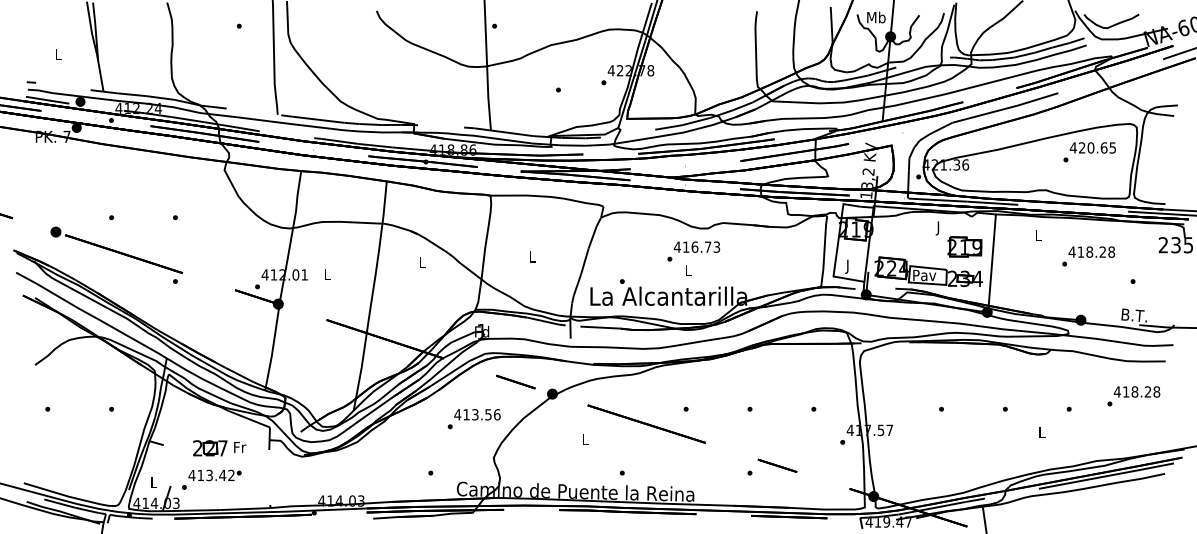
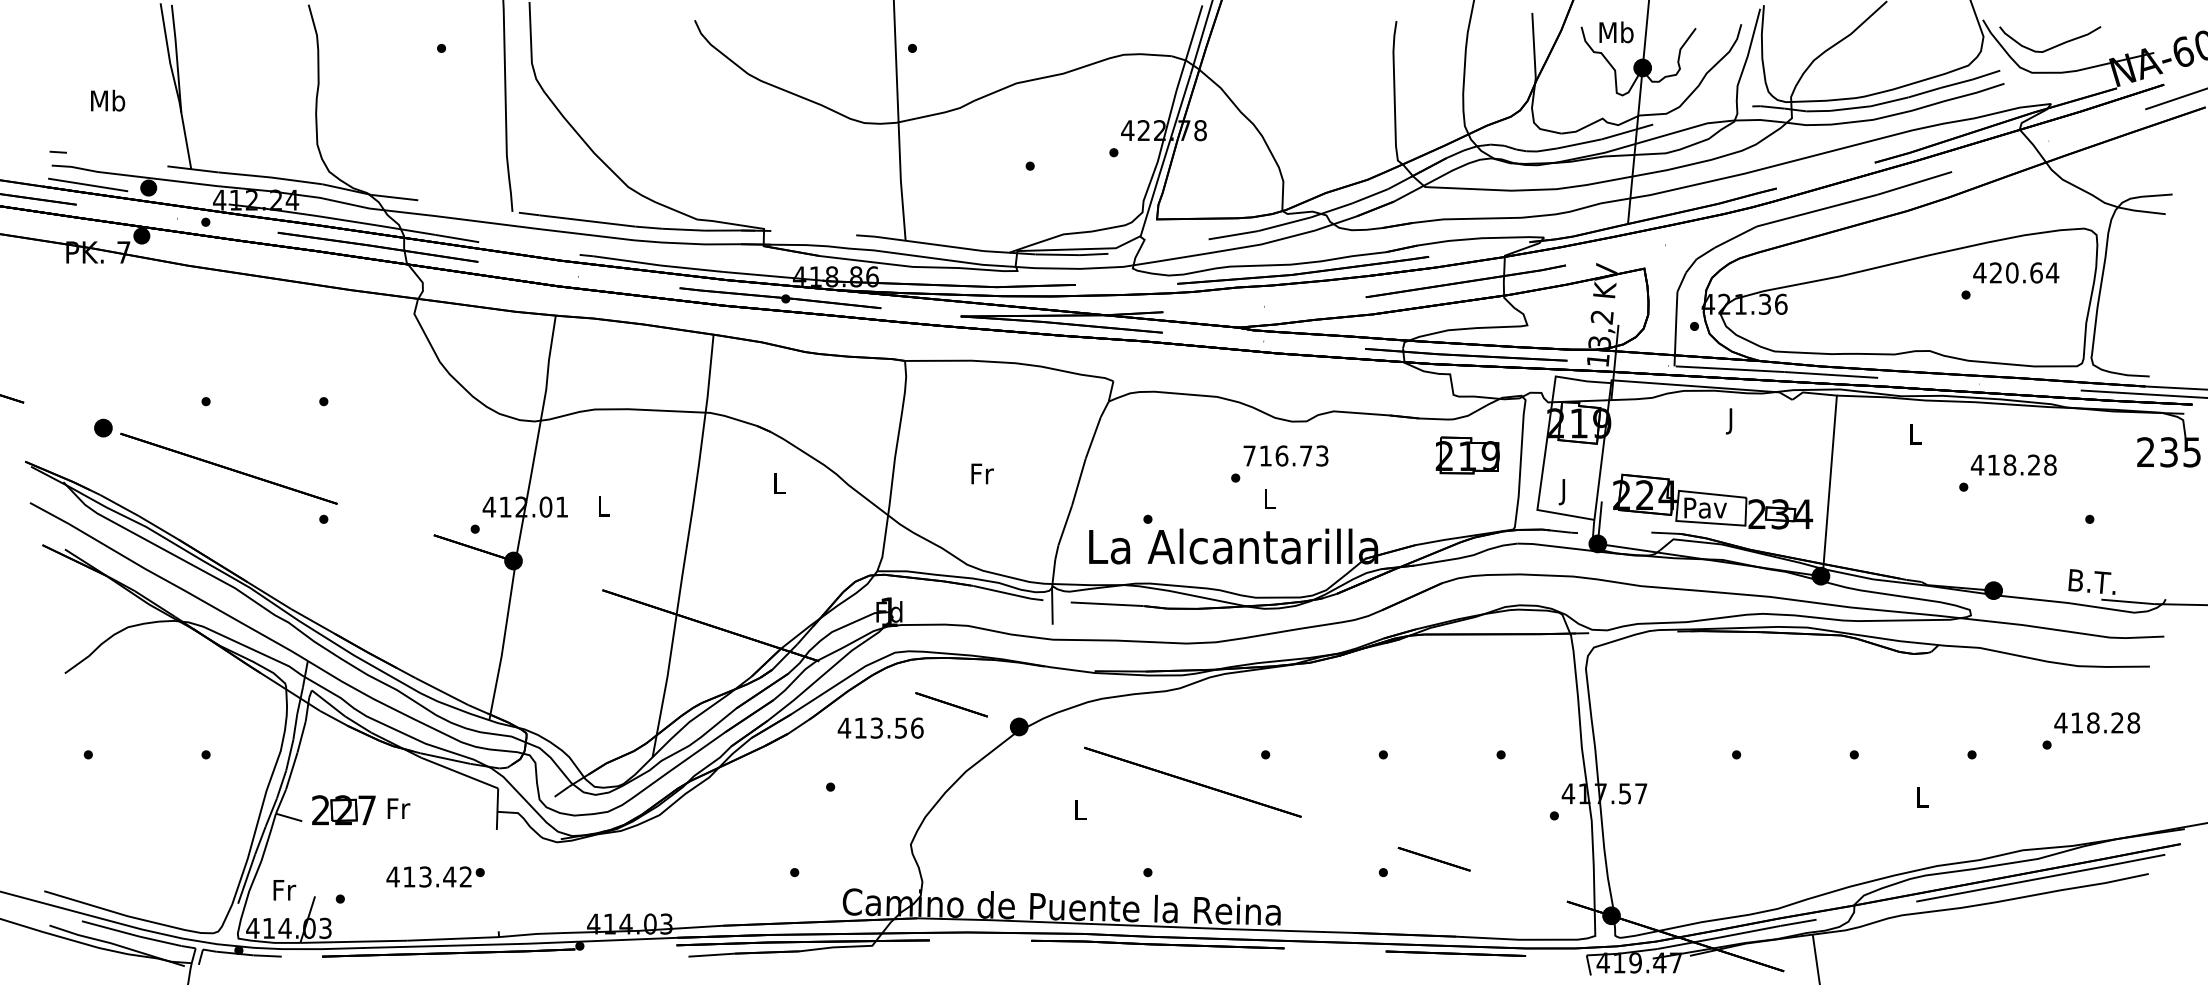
text: (58, 54) -> (108, 100), L -> Mb
text: (1112, 147) -> (2051, 272), 420.65 -> 420.64
text: (677, 246) -> (1249, 454), 416.73 -> 716.73
part: (964, 246) -> (1467, 454), moved
text: (532, 256) -> (982, 473), L -> Fr
text: (477, 414) -> (880, 727), moved
part: (219, 448) -> (360, 810), moved
text: (214, 475) -> (434, 877), moved
text: (154, 482) -> (285, 889), L -> Fr

